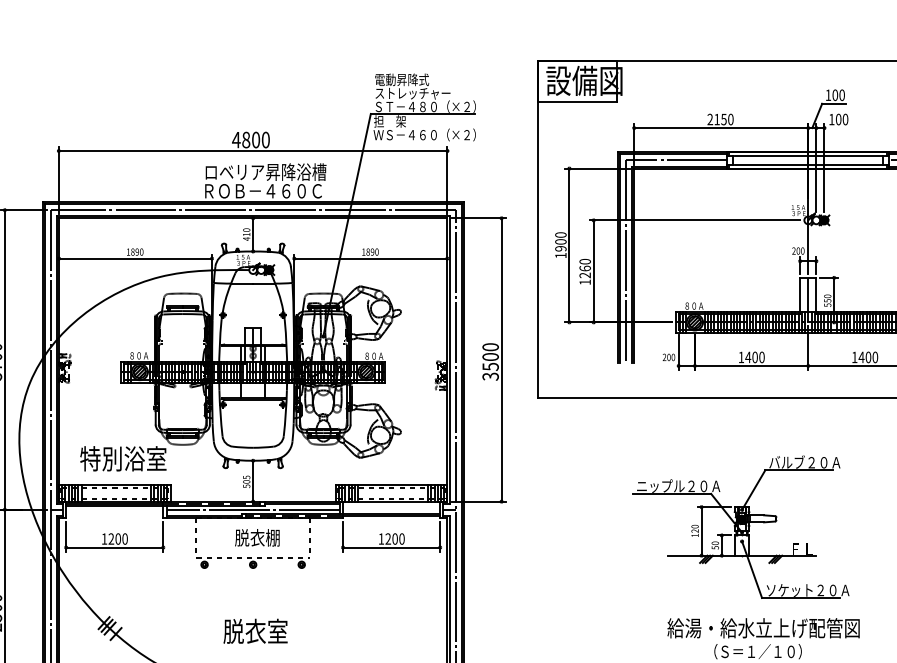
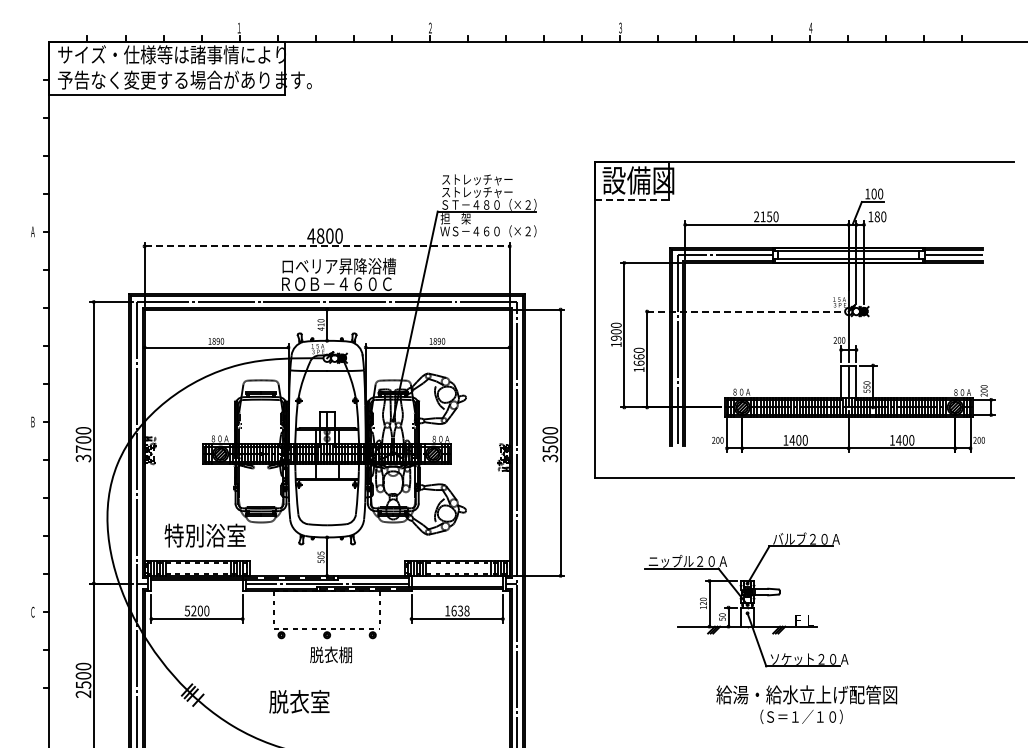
text: (412, 79) -> (476, 179), 電動昇降式 -> ストレッチャー
line: (578, 102) -> (632, 200), solid -> dashed
text: (837, 119) -> (876, 216), 100 -> 180
line: (253, 151) -> (327, 246), solid -> dashed
line: (695, 220) -> (742, 311), solid -> dashed
text: (584, 274) -> (638, 362), 1260 -> 1660
part: (740, 526) -> (746, 599), moved
text: (256, 537) -> (330, 654), moved
text: (103, 538) -> (186, 610), 1200 -> 5200
text: (395, 538) -> (460, 610), 1200 -> 1638
text: (255, 631) -> (299, 701), moved

